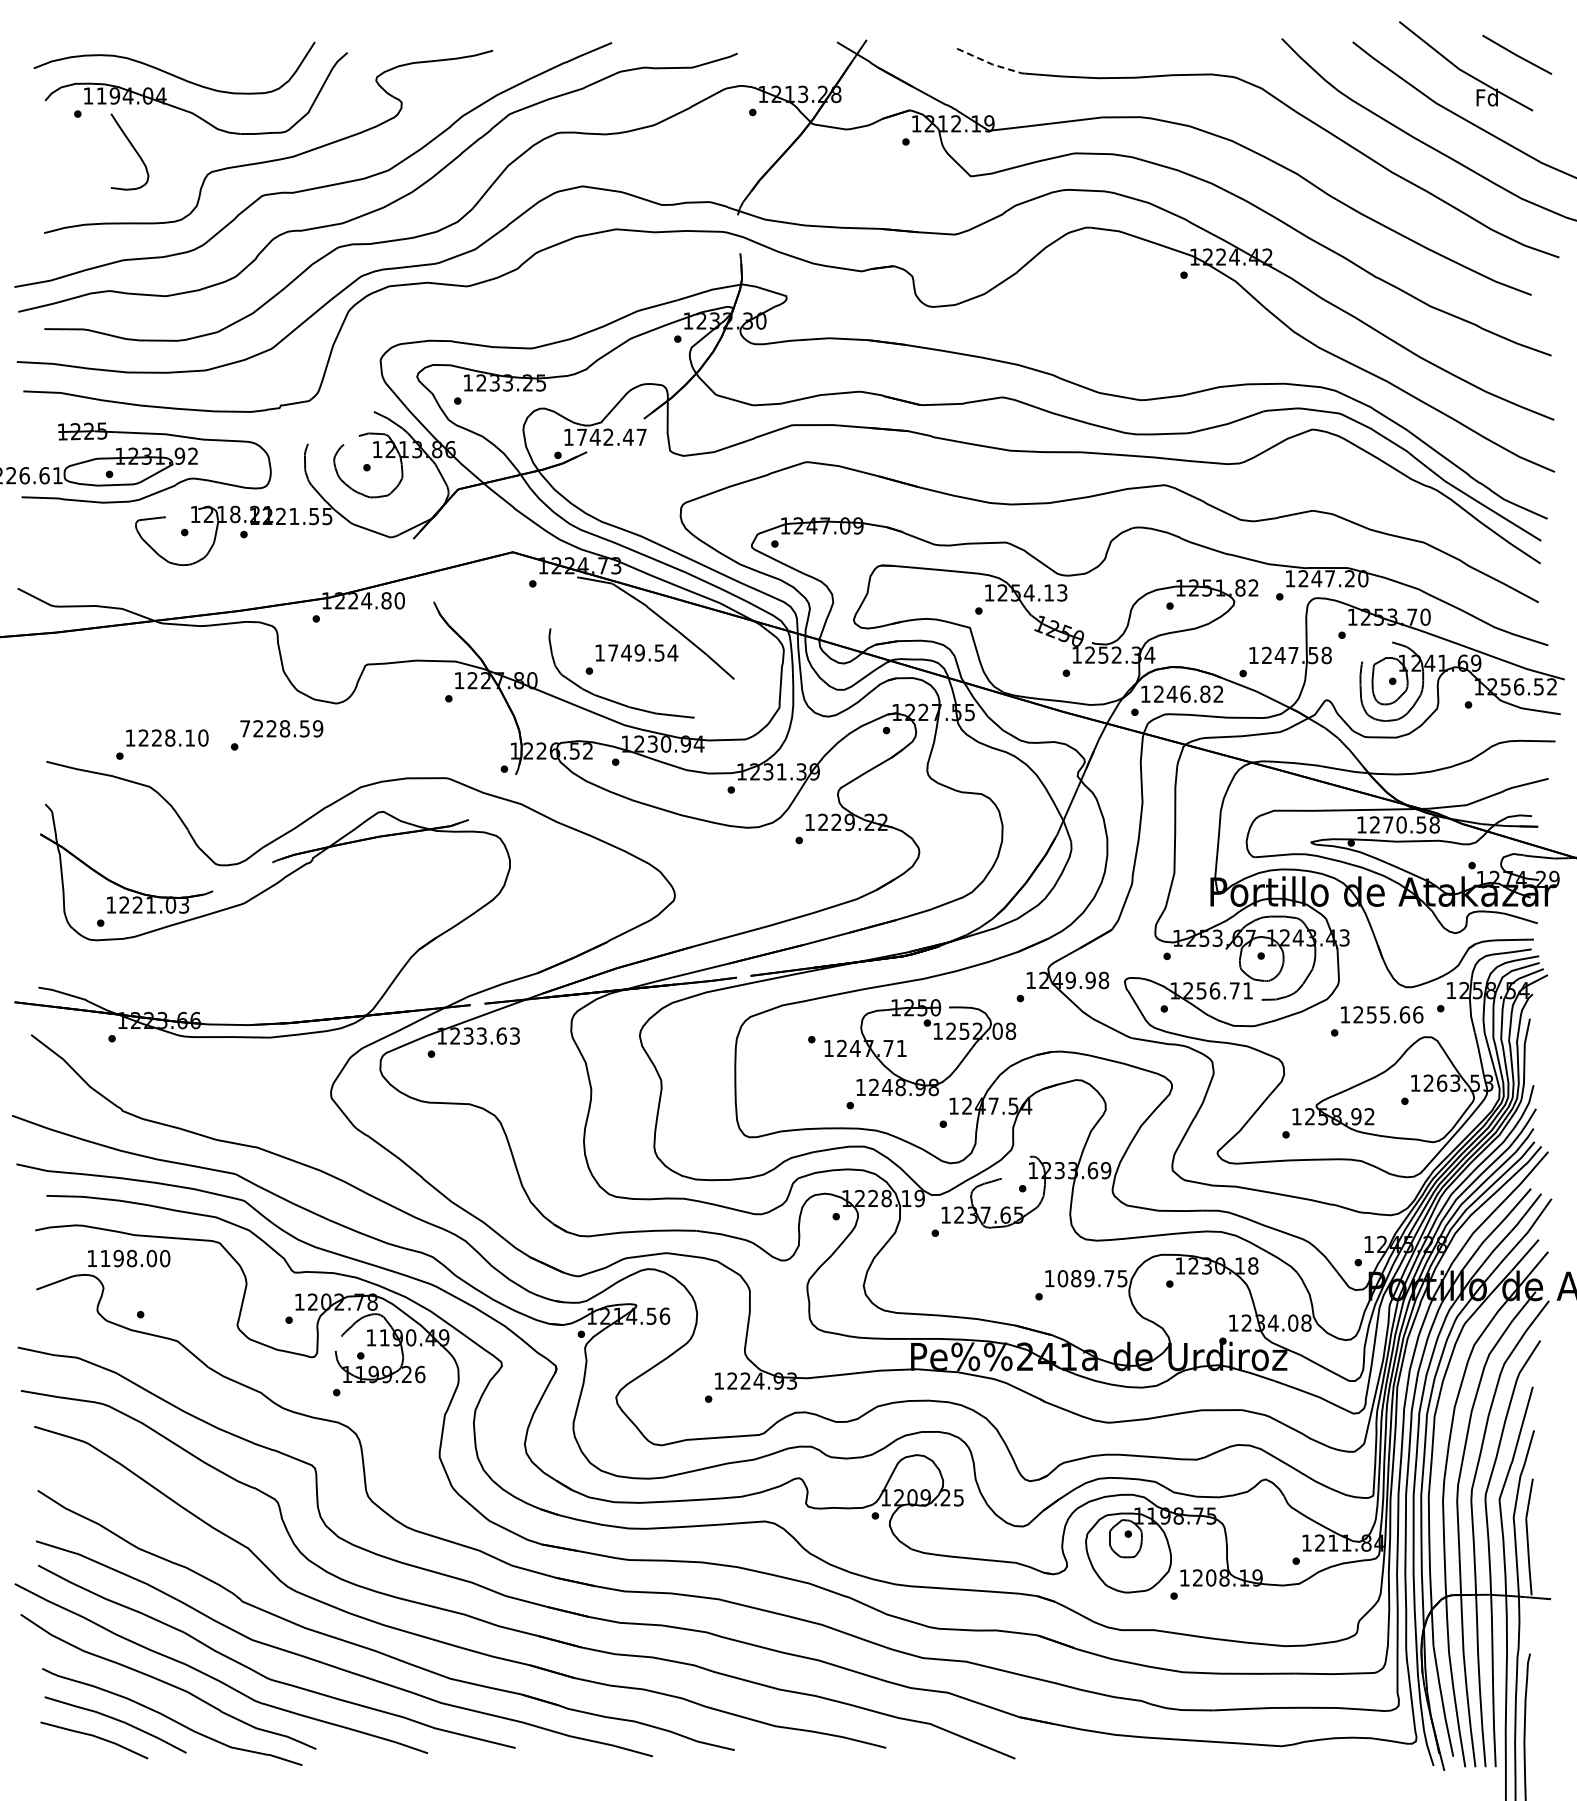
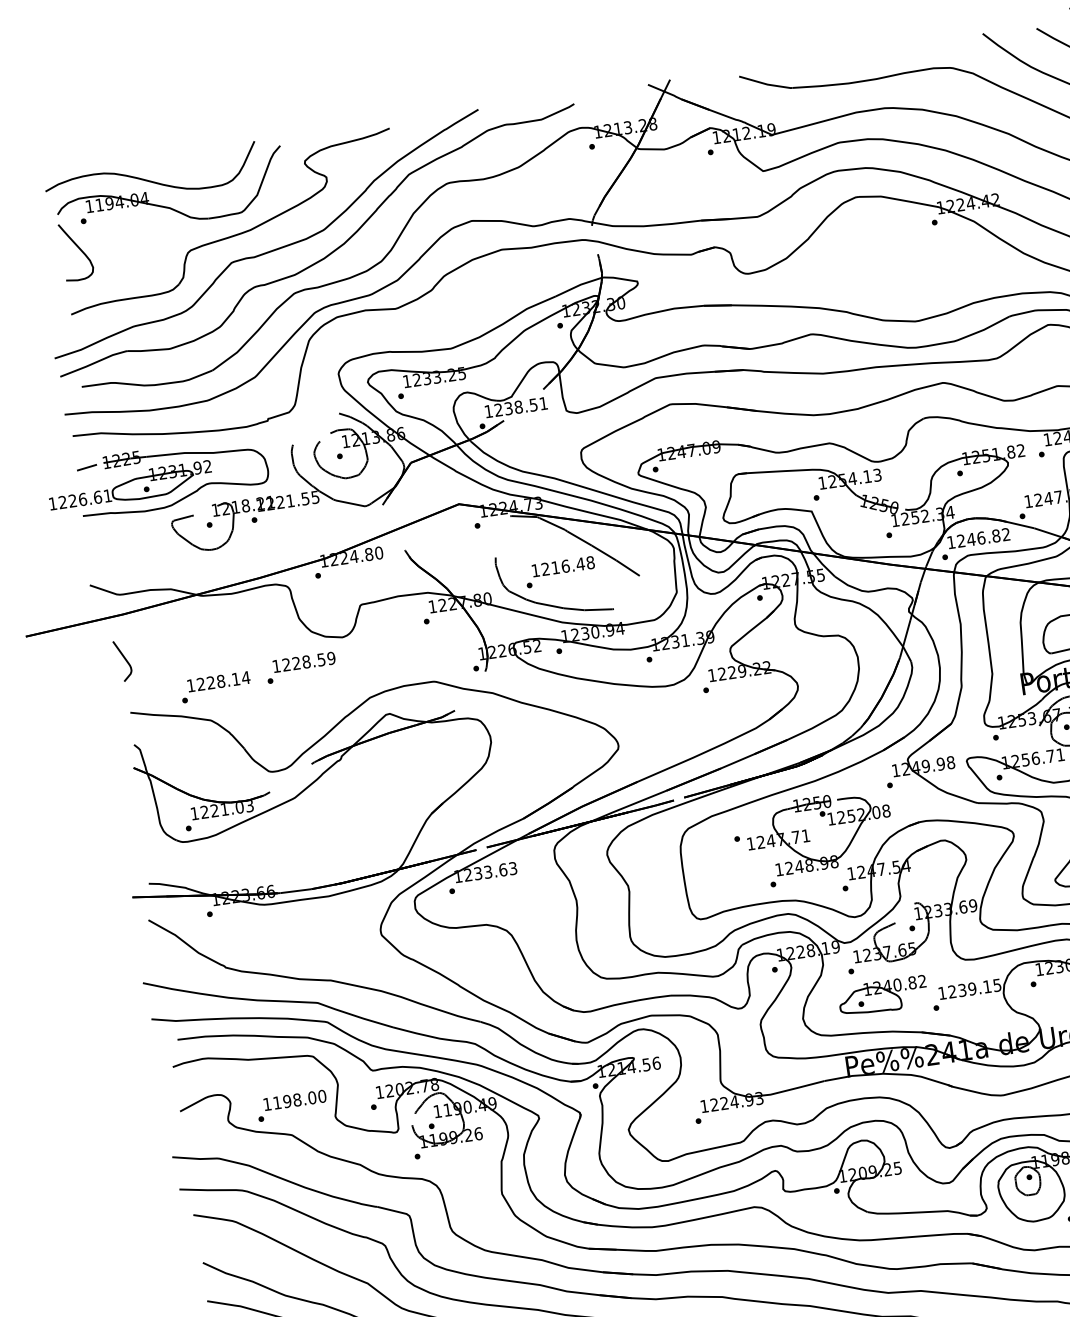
line: (991, 64) -> (766, 84), dashed -> solid
curve: (133, 149) -> (78, 249), moved
line: (35, 434) -> (86, 467), added
text: (611, 436) -> (520, 406), 1742.47 -> 1238.51
text: (643, 652) -> (568, 565), 1749.54 -> 1216.48
curve: (48, 690) -> (124, 658), added
text: (244, 728) -> (275, 666), 7228.59 -> 1228.59
text: (202, 737) -> (245, 677), 1228.10 -> 1228.14
text: (129, 1258) -> (295, 1100), moved
part: (971, 1271) -> (882, 996), added
text: (1085, 1278) -> (969, 989), 1089.75 -> 1239.15

